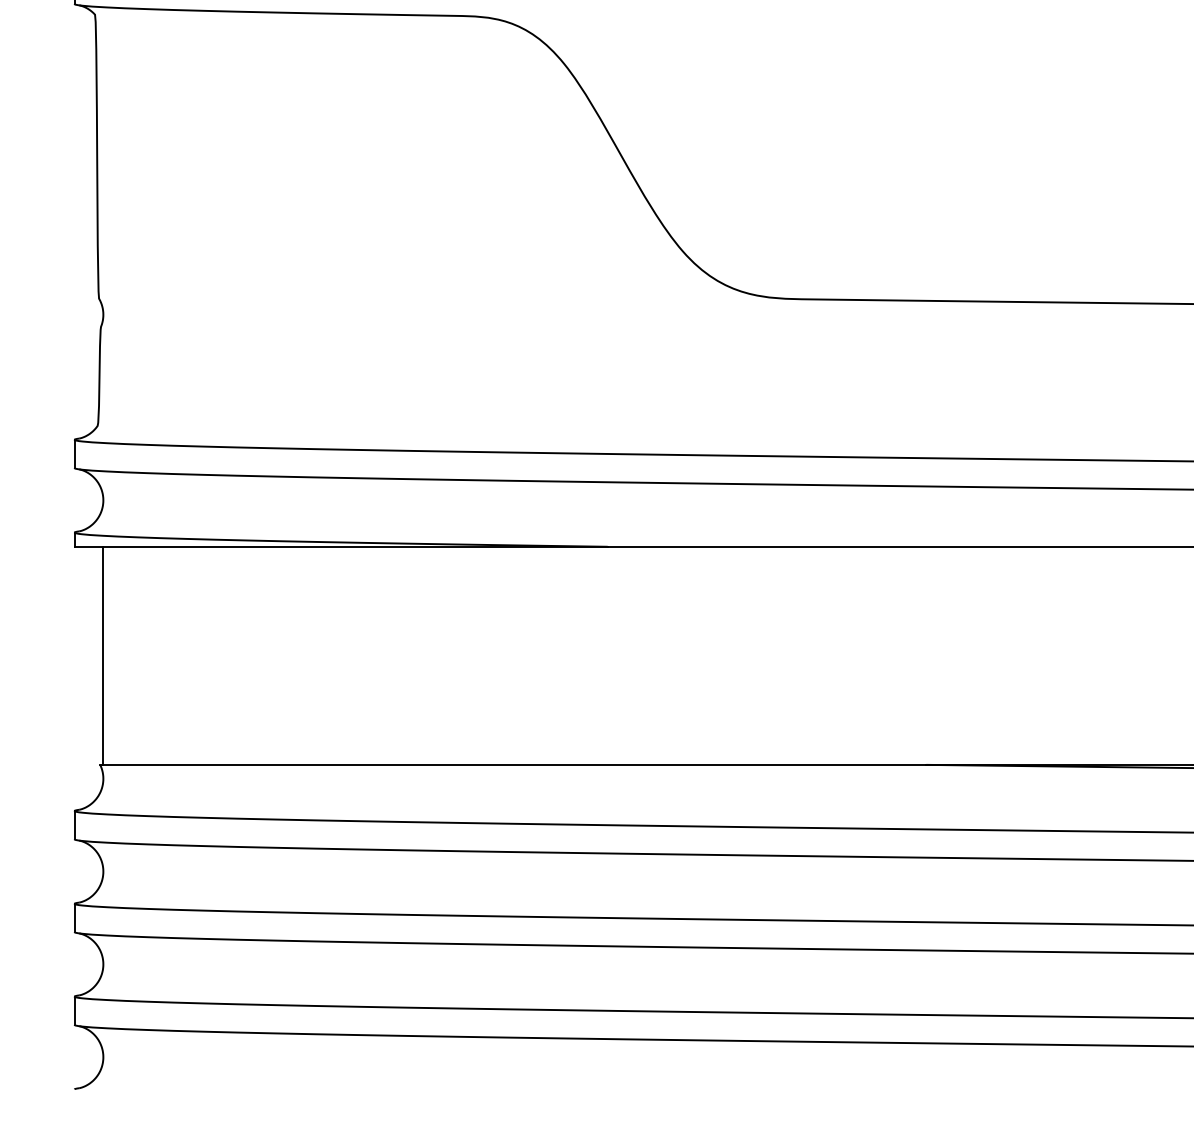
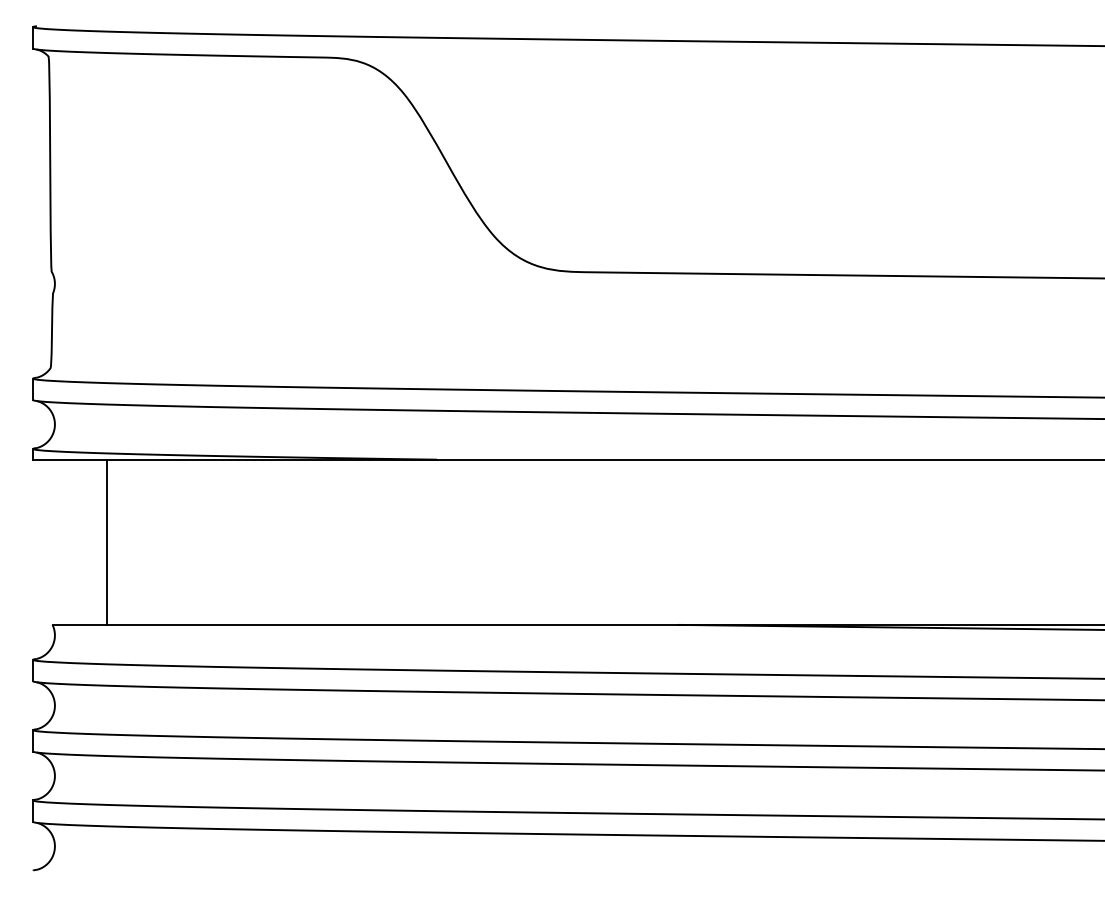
line: (102, 654) -> (106, 541), moved

